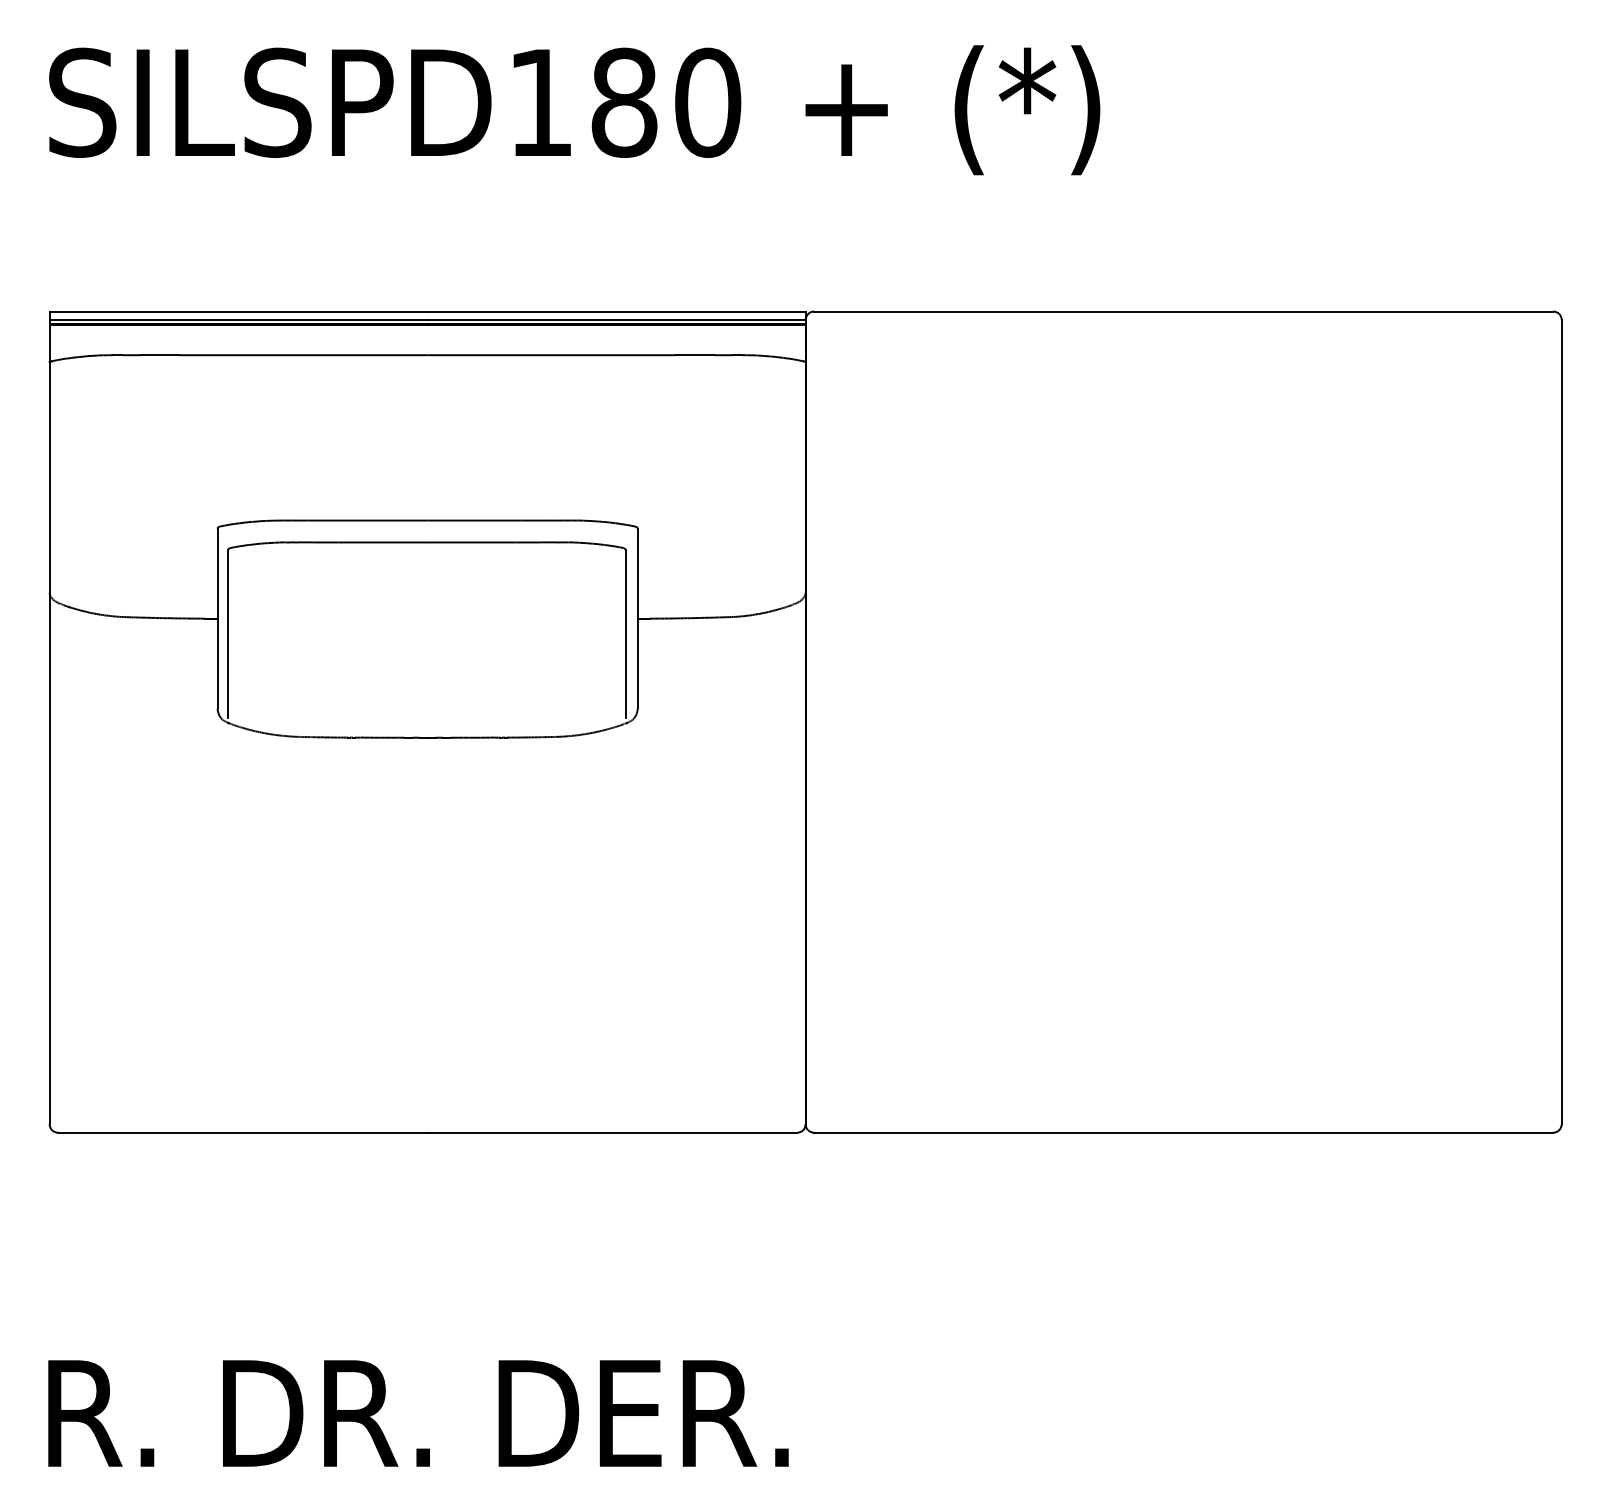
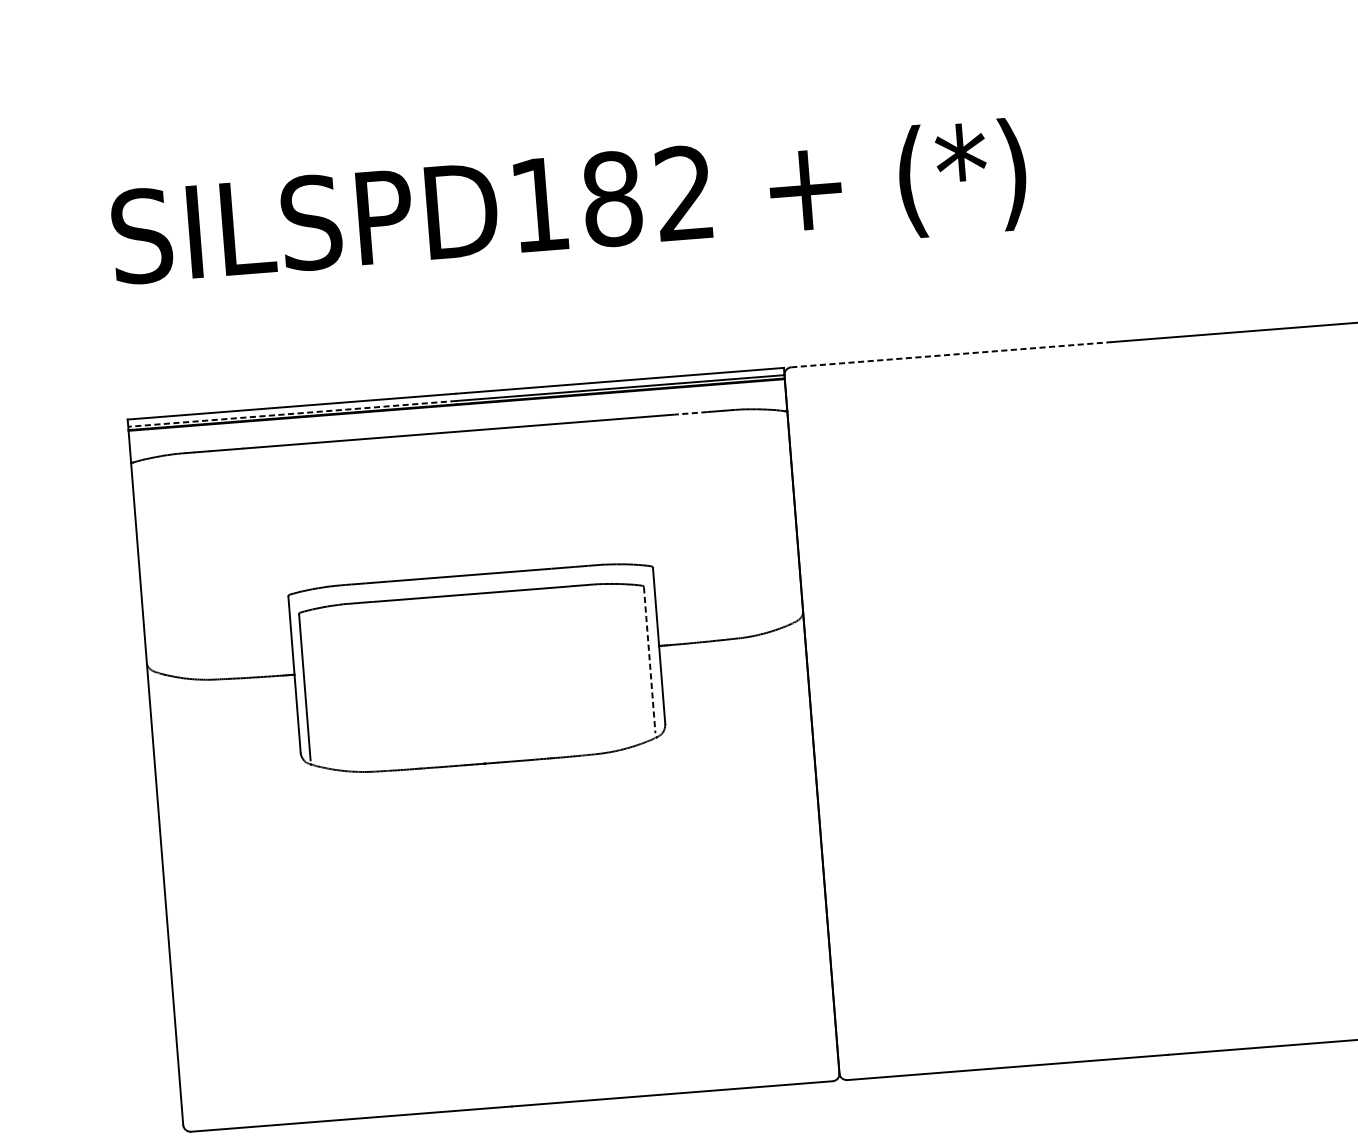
text: (708, 102) -> (685, 193), SILSPD180 -> SILSPD182
line: (998, 311) -> (951, 354), solid -> dashed
line: (238, 319) -> (292, 413), solid -> dashed
line: (695, 355) -> (691, 413), solid -> dashed
line: (625, 634) -> (649, 660), solid -> dashed

